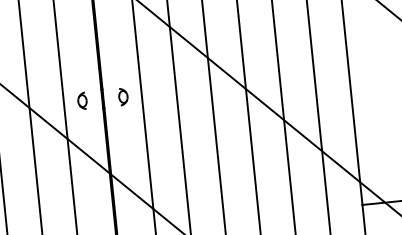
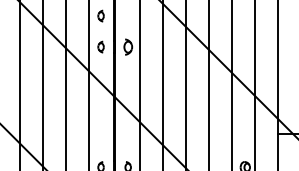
part: (76, 53) -> (100, 15), added
part: (122, 96) -> (127, 46), size x1.4

